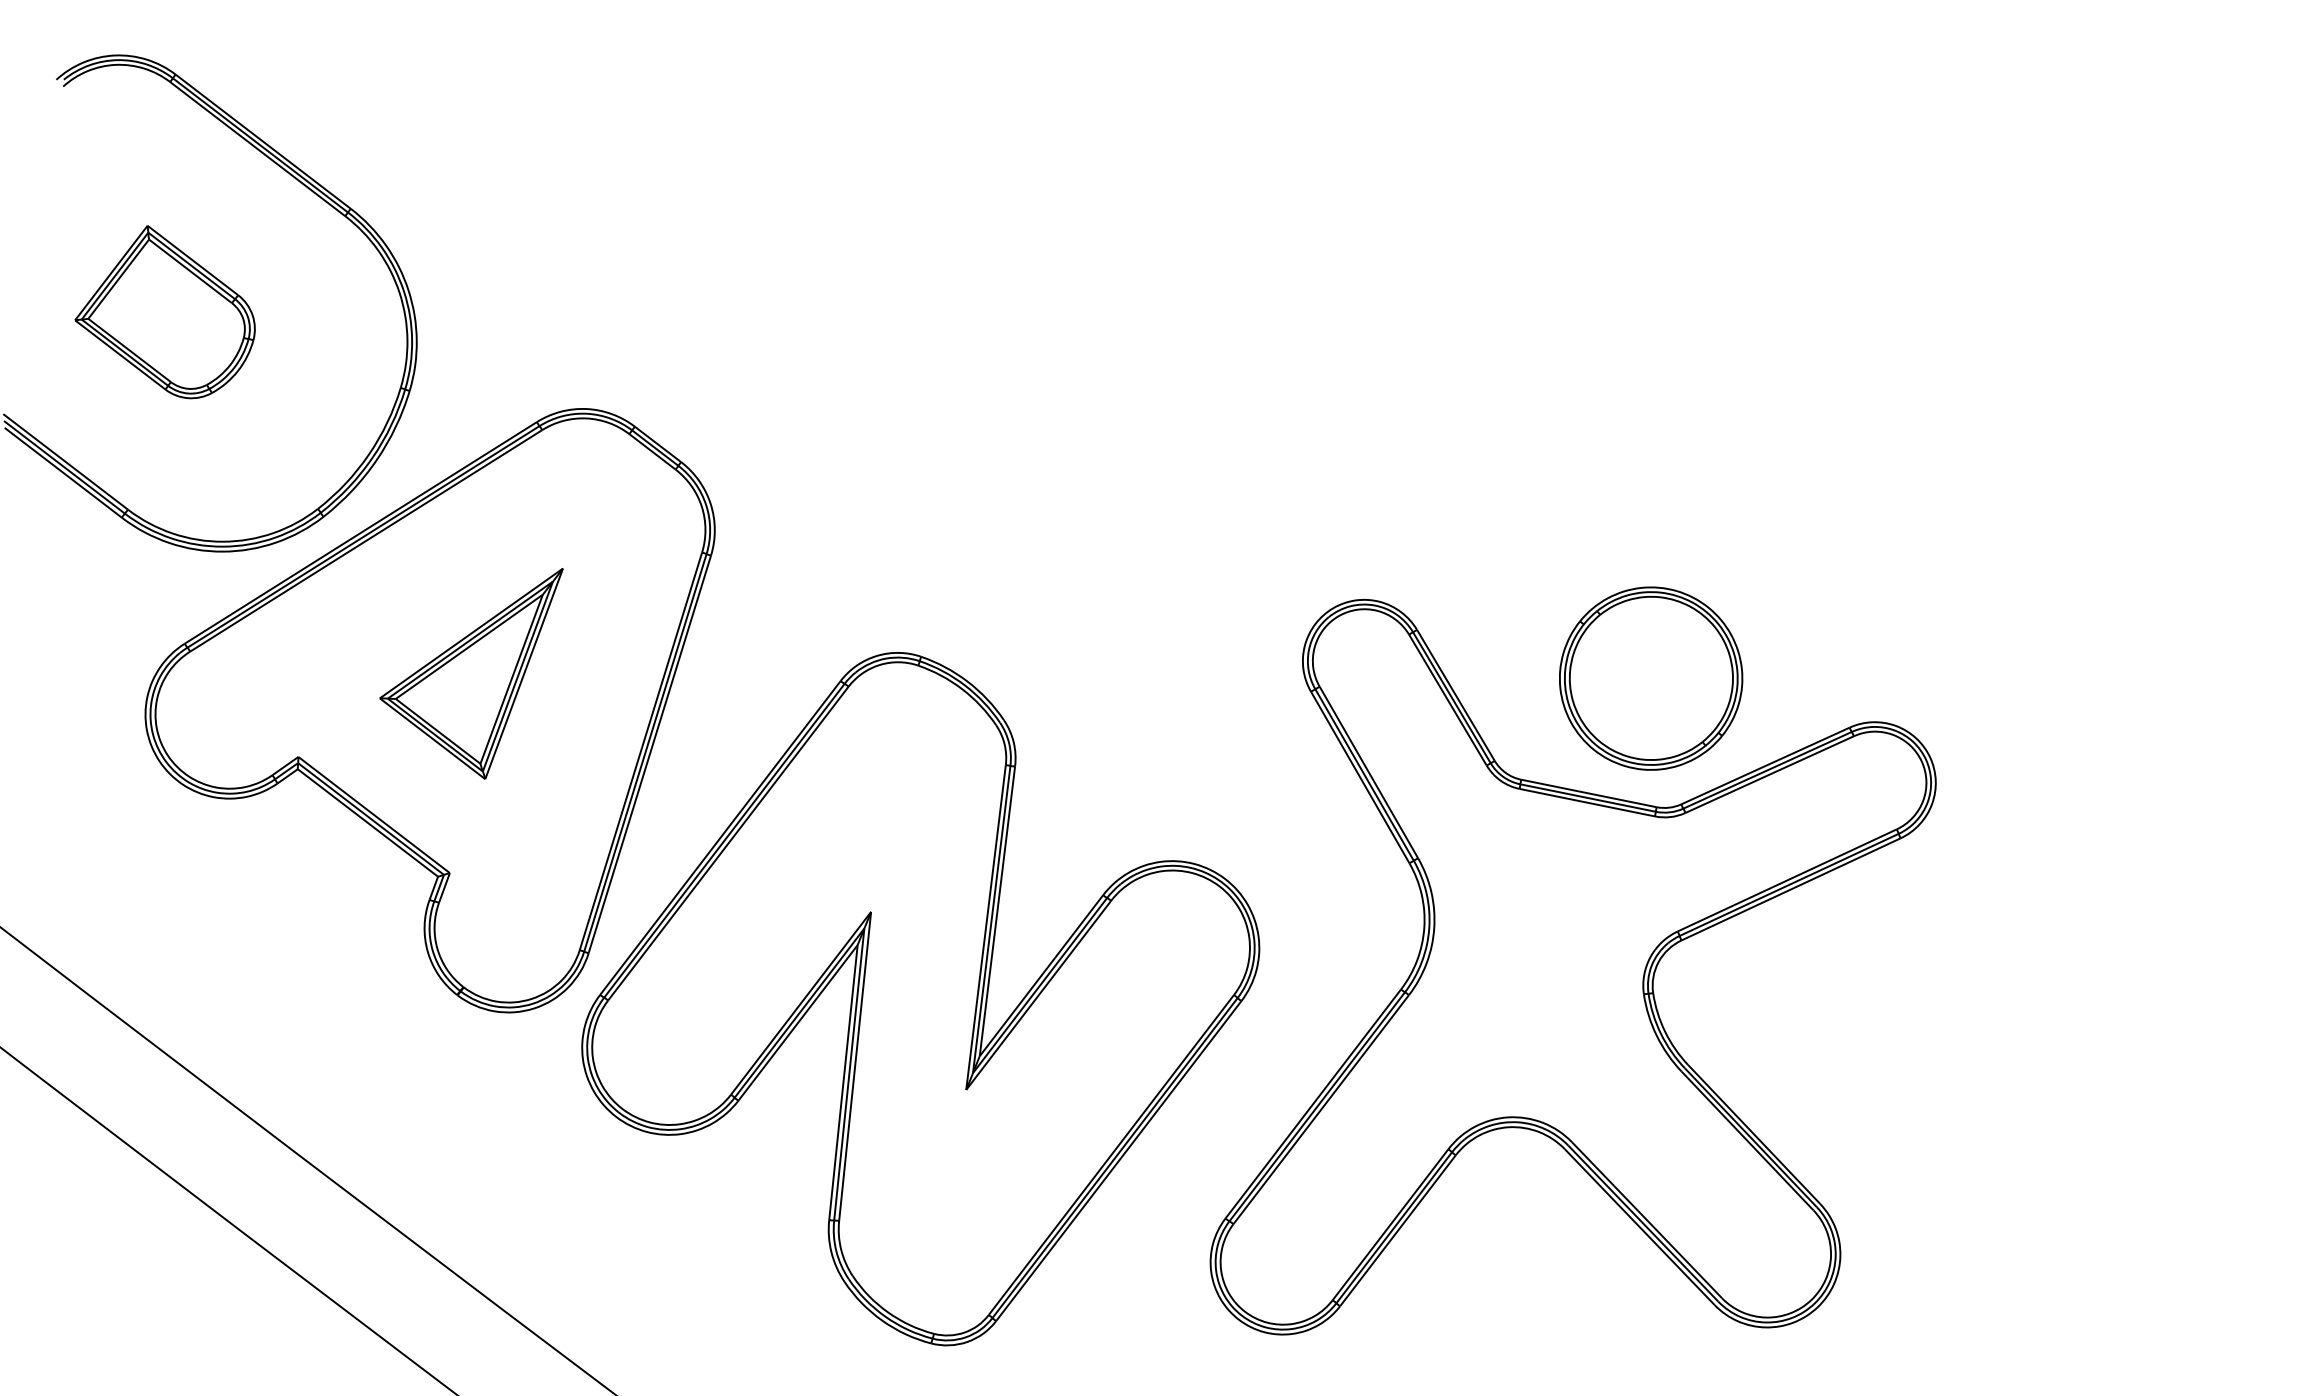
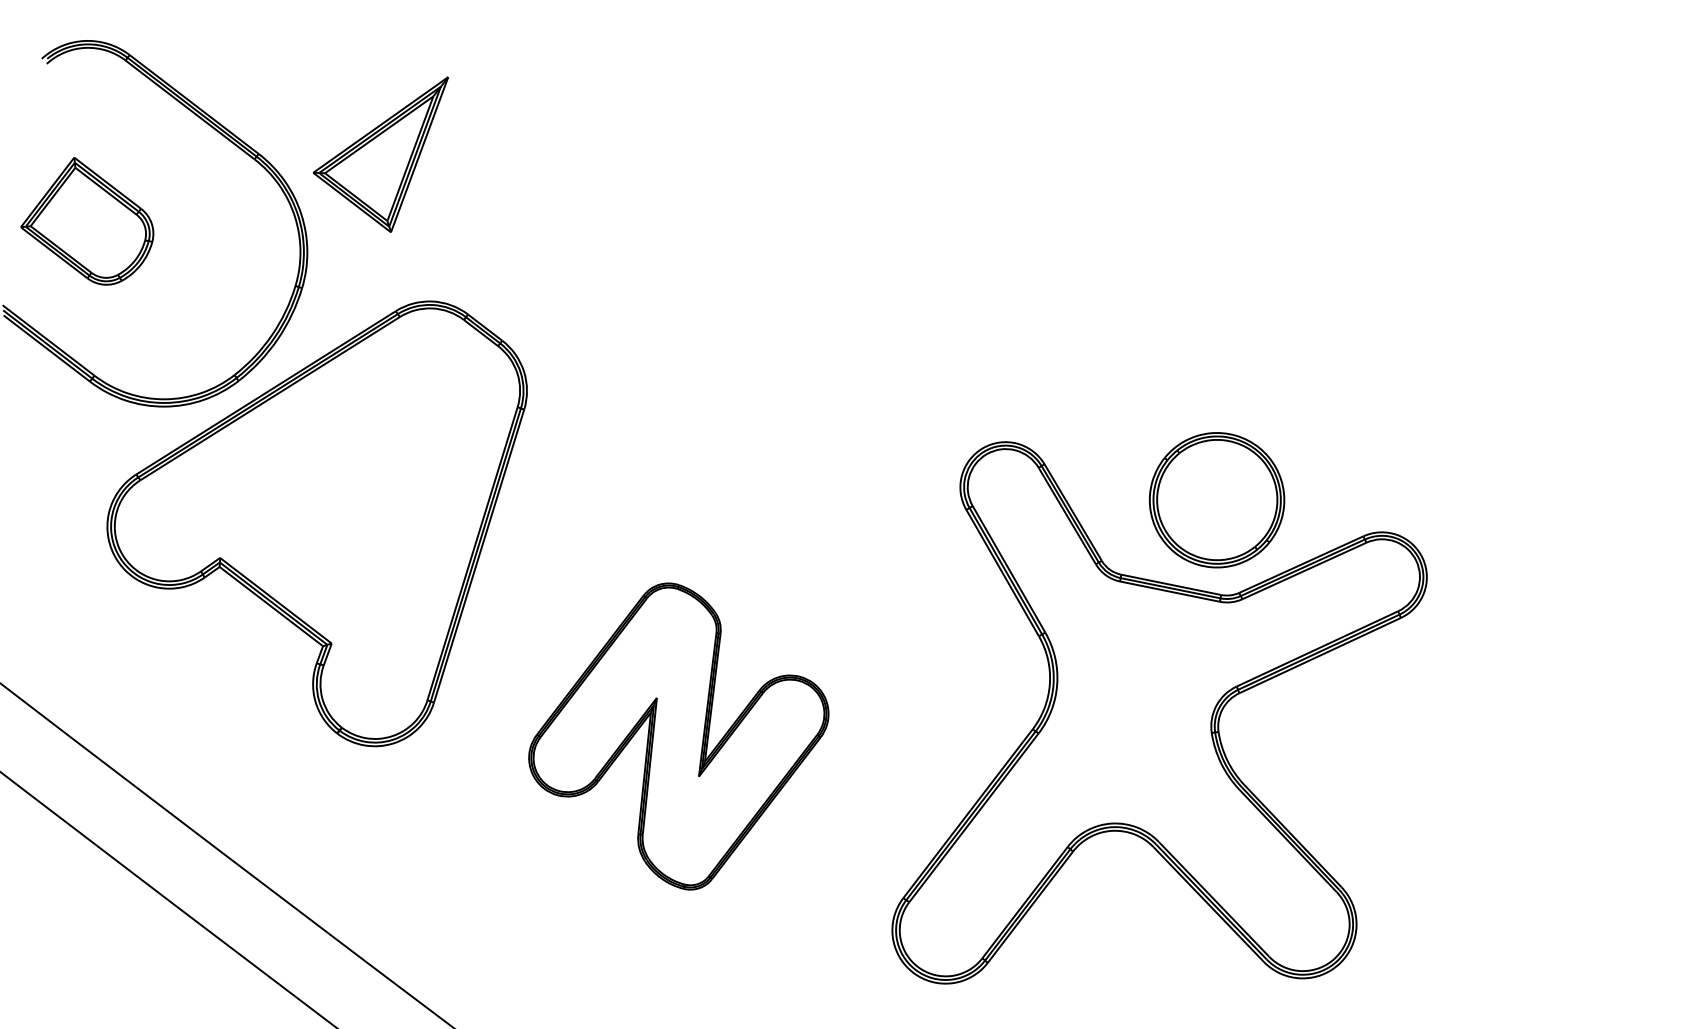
part: (164, 312) -> (86, 221), moved
part: (471, 673) -> (380, 154), moved
part: (920, 999) -> (678, 736), size x0.6

